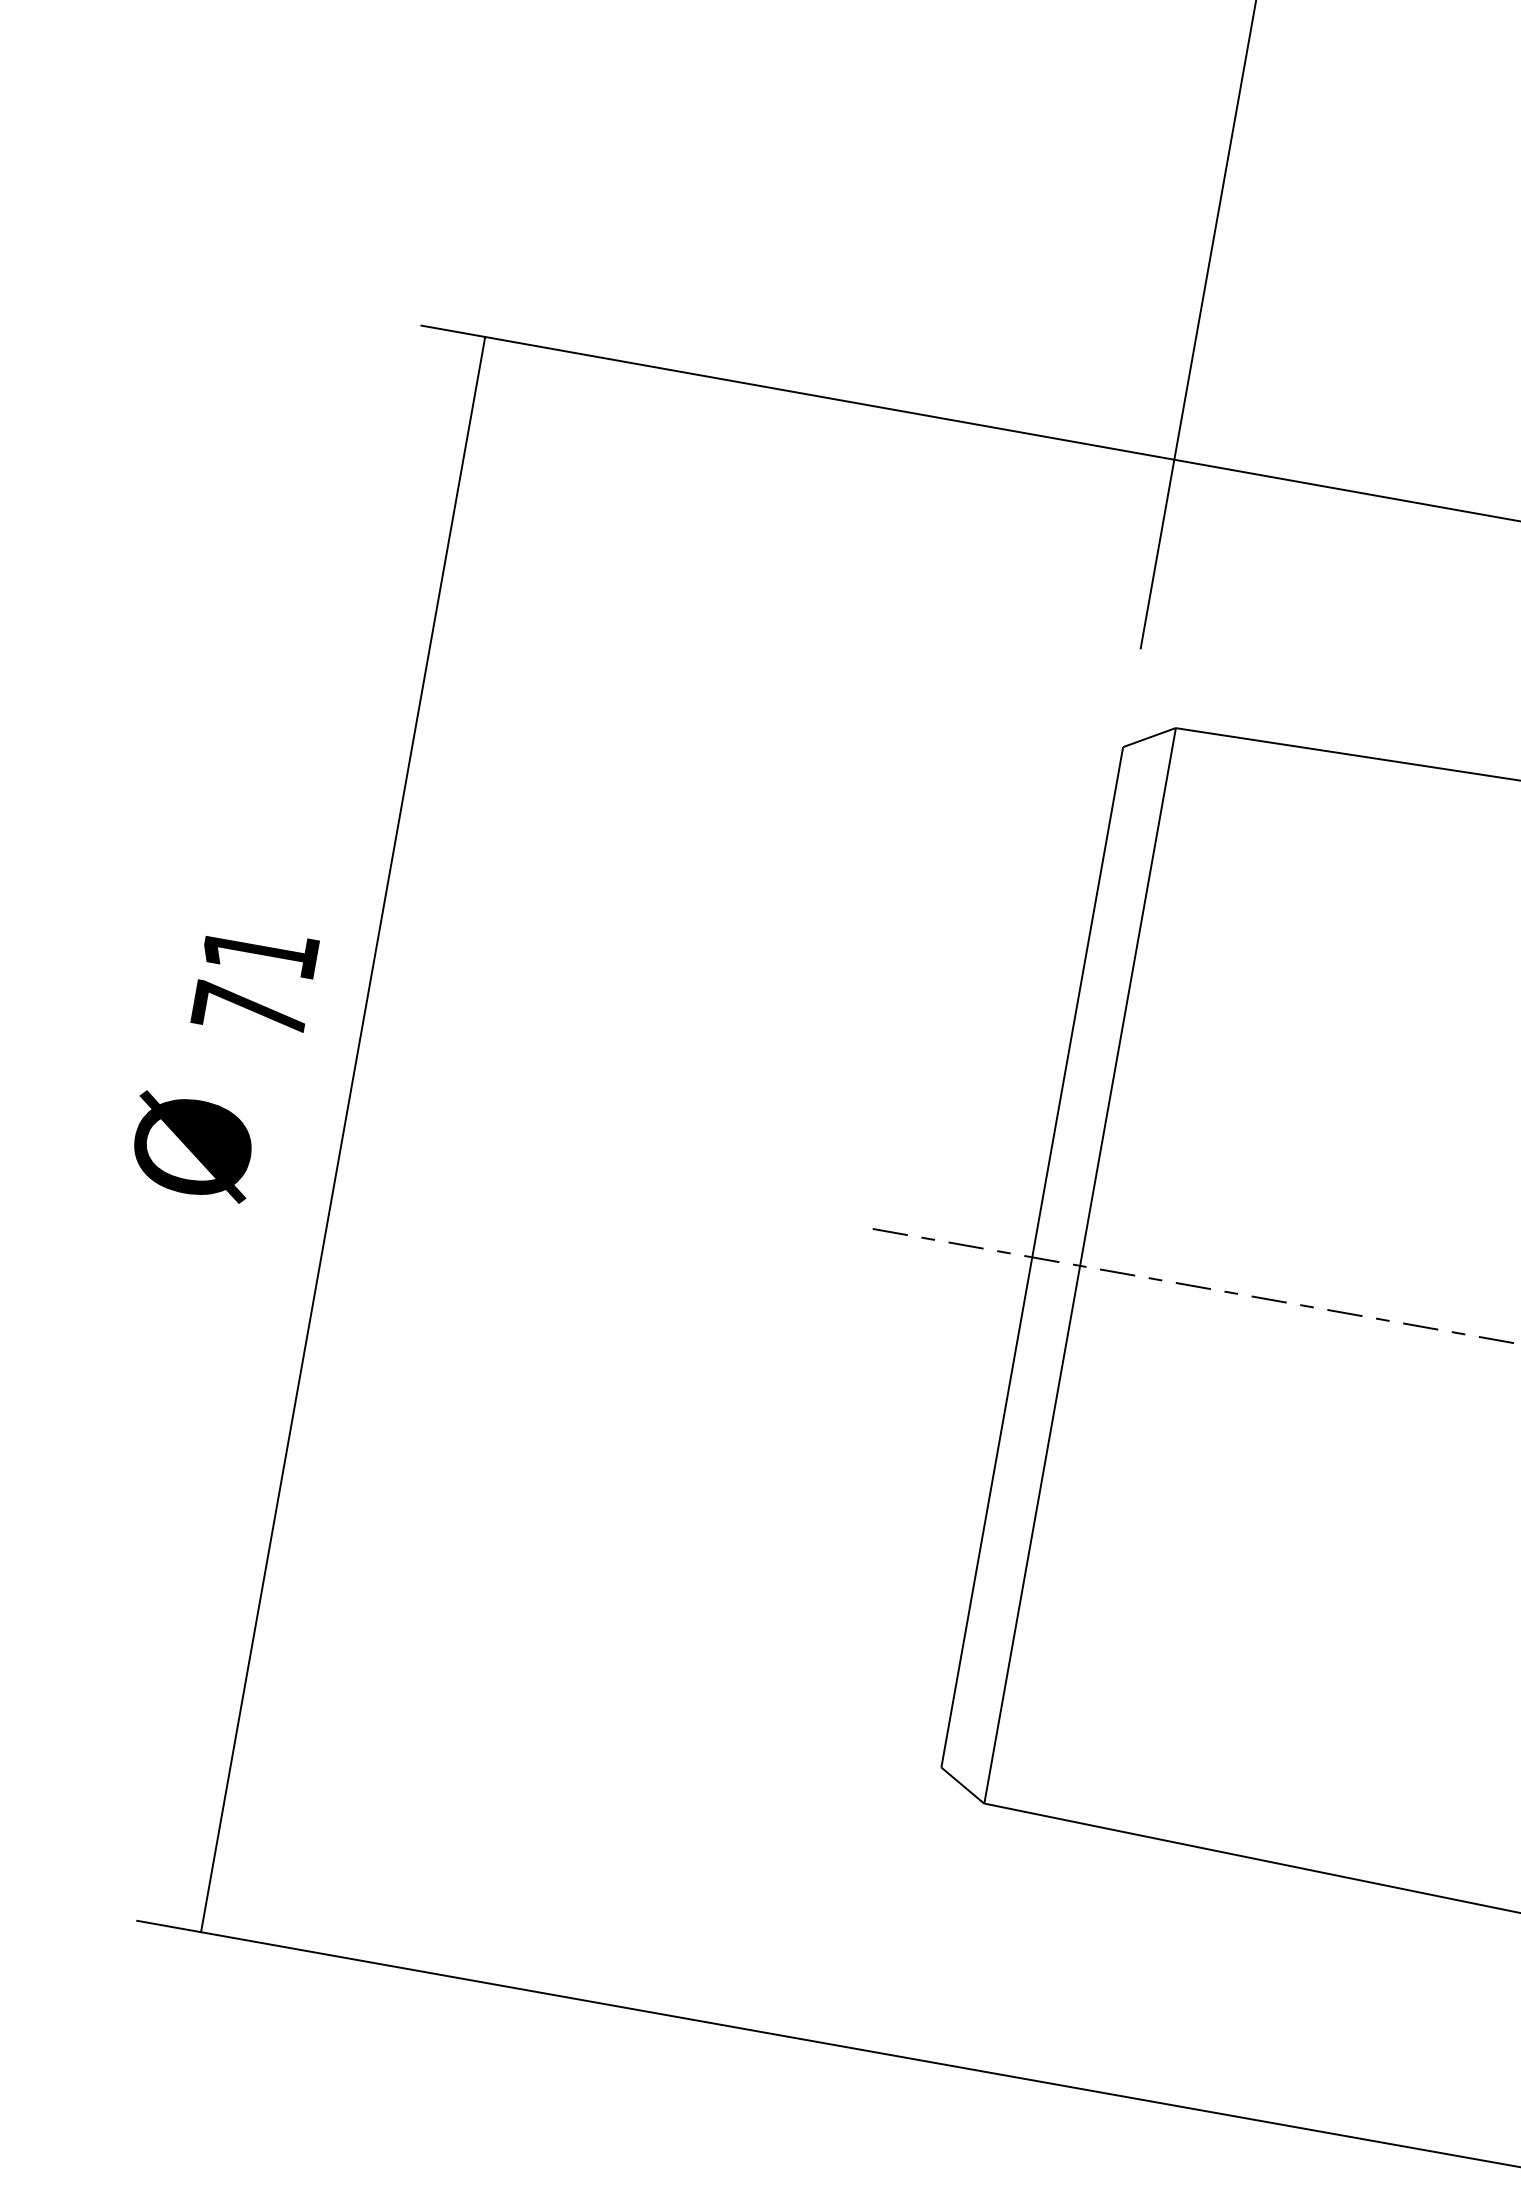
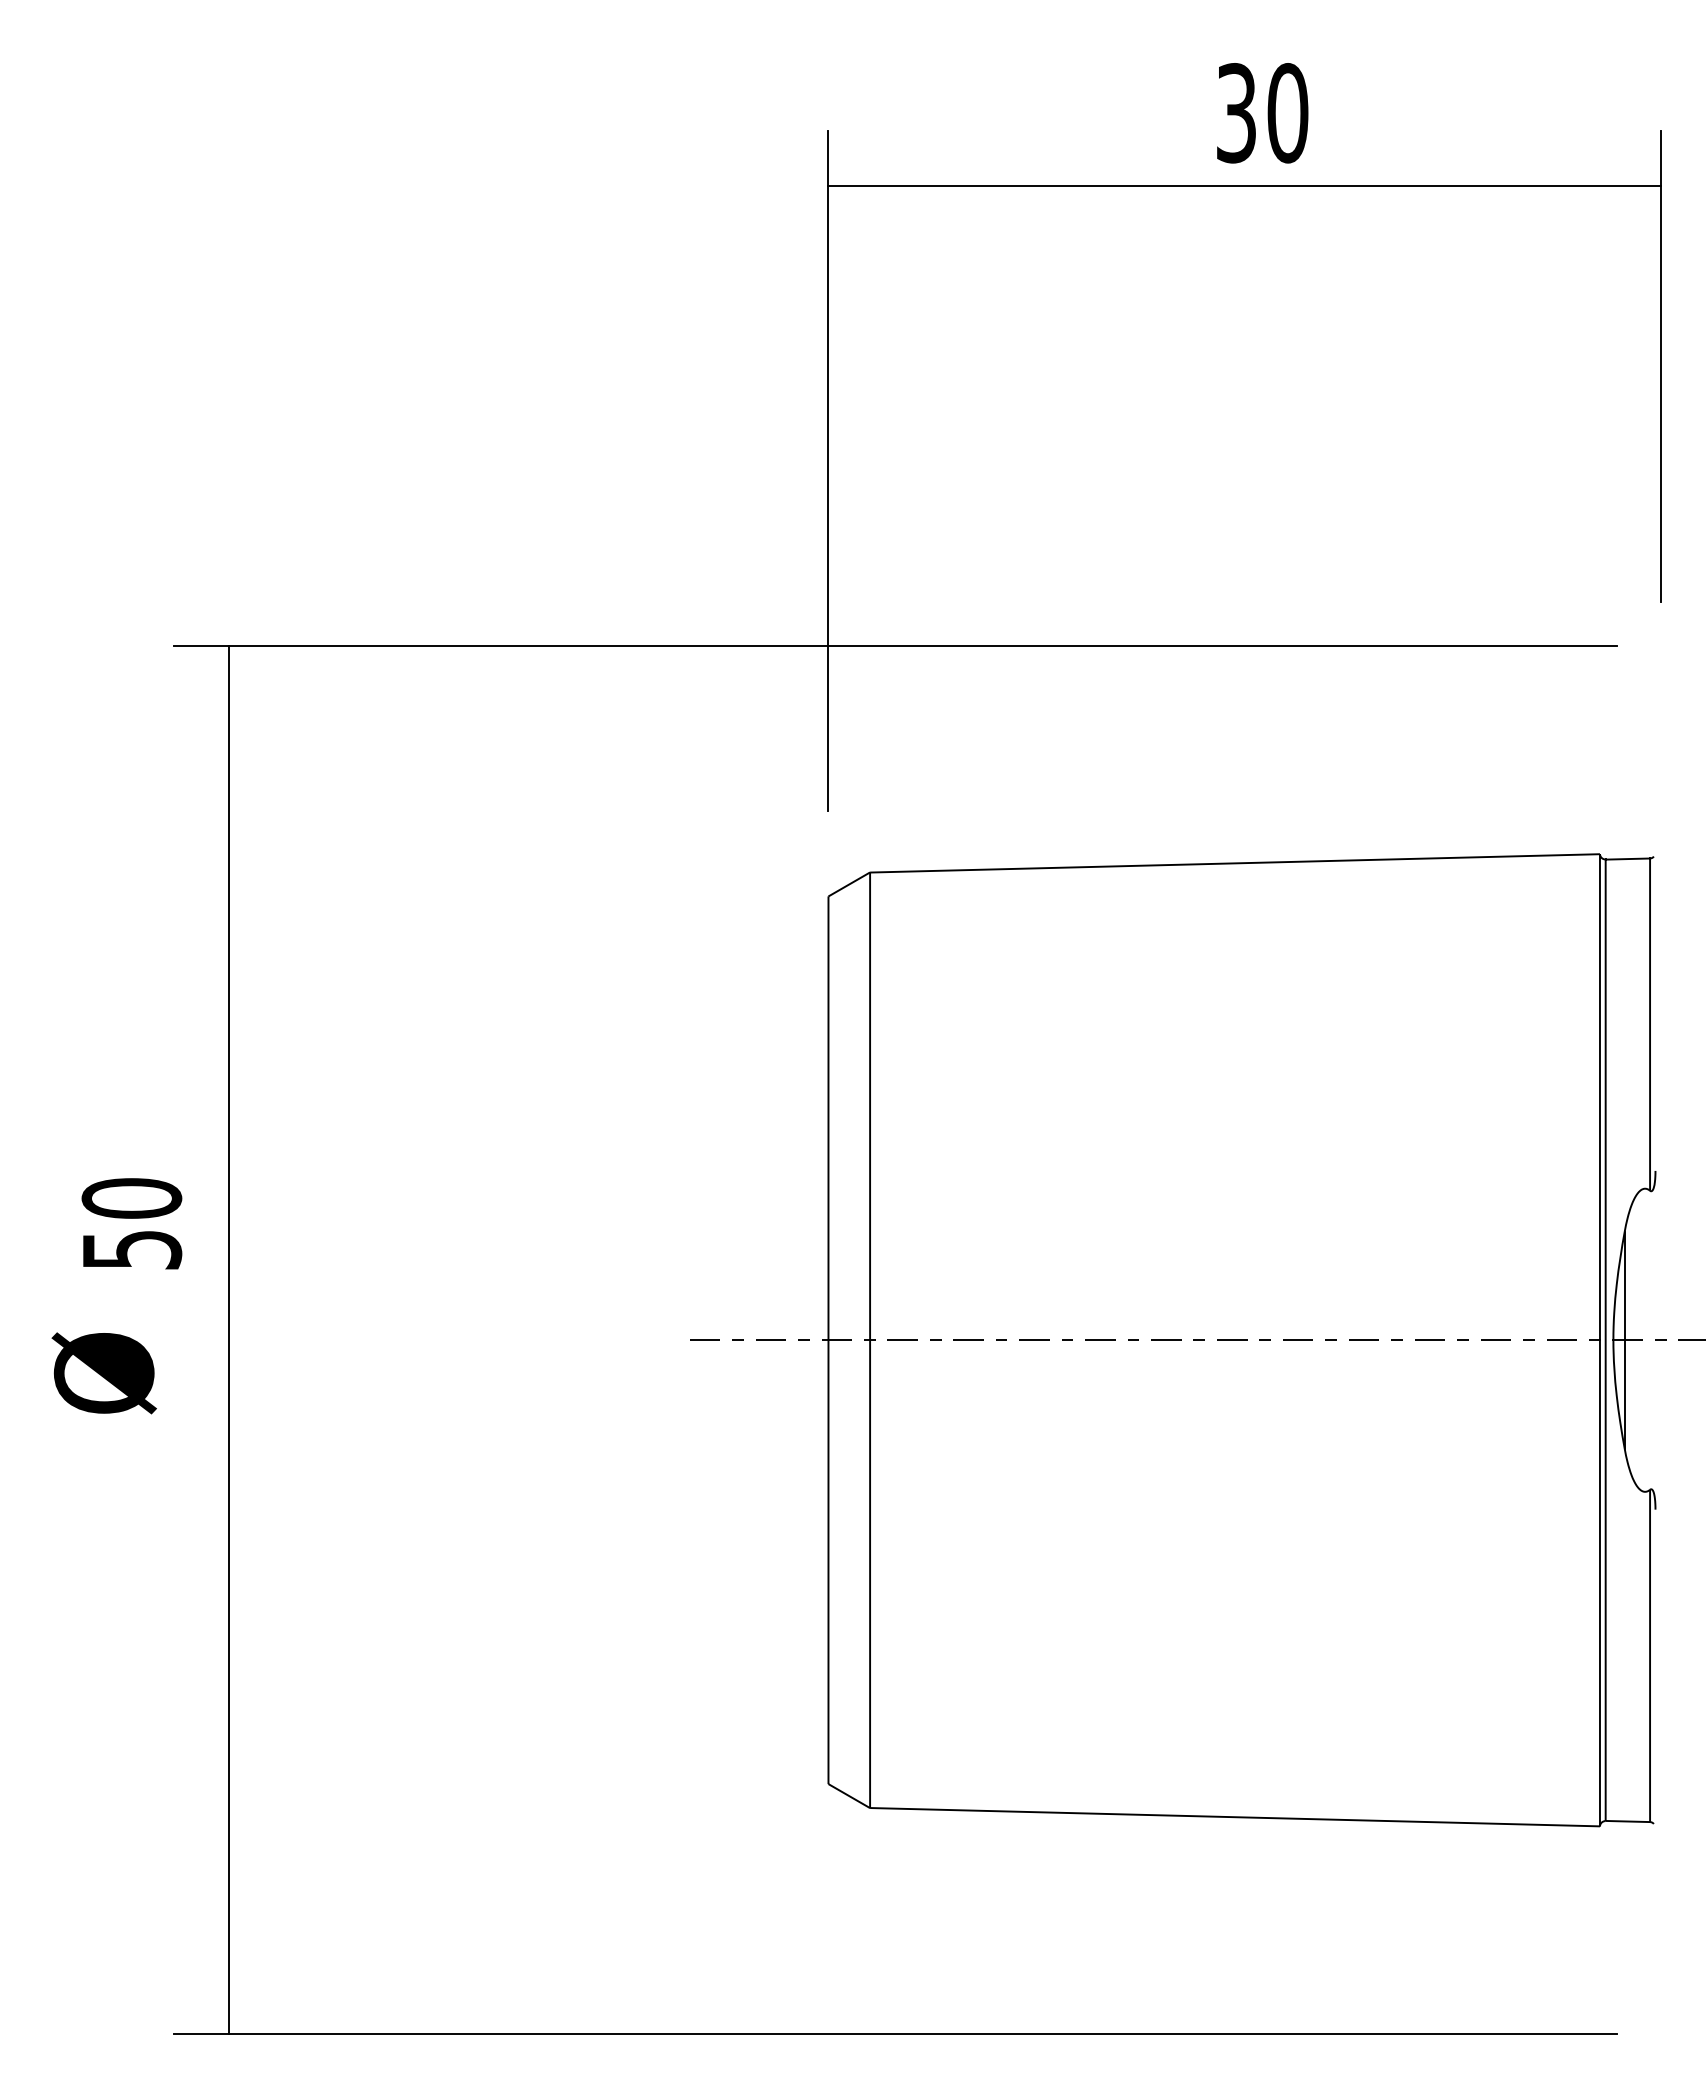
text: (254, 980) -> (131, 1223), 71 -> 50

